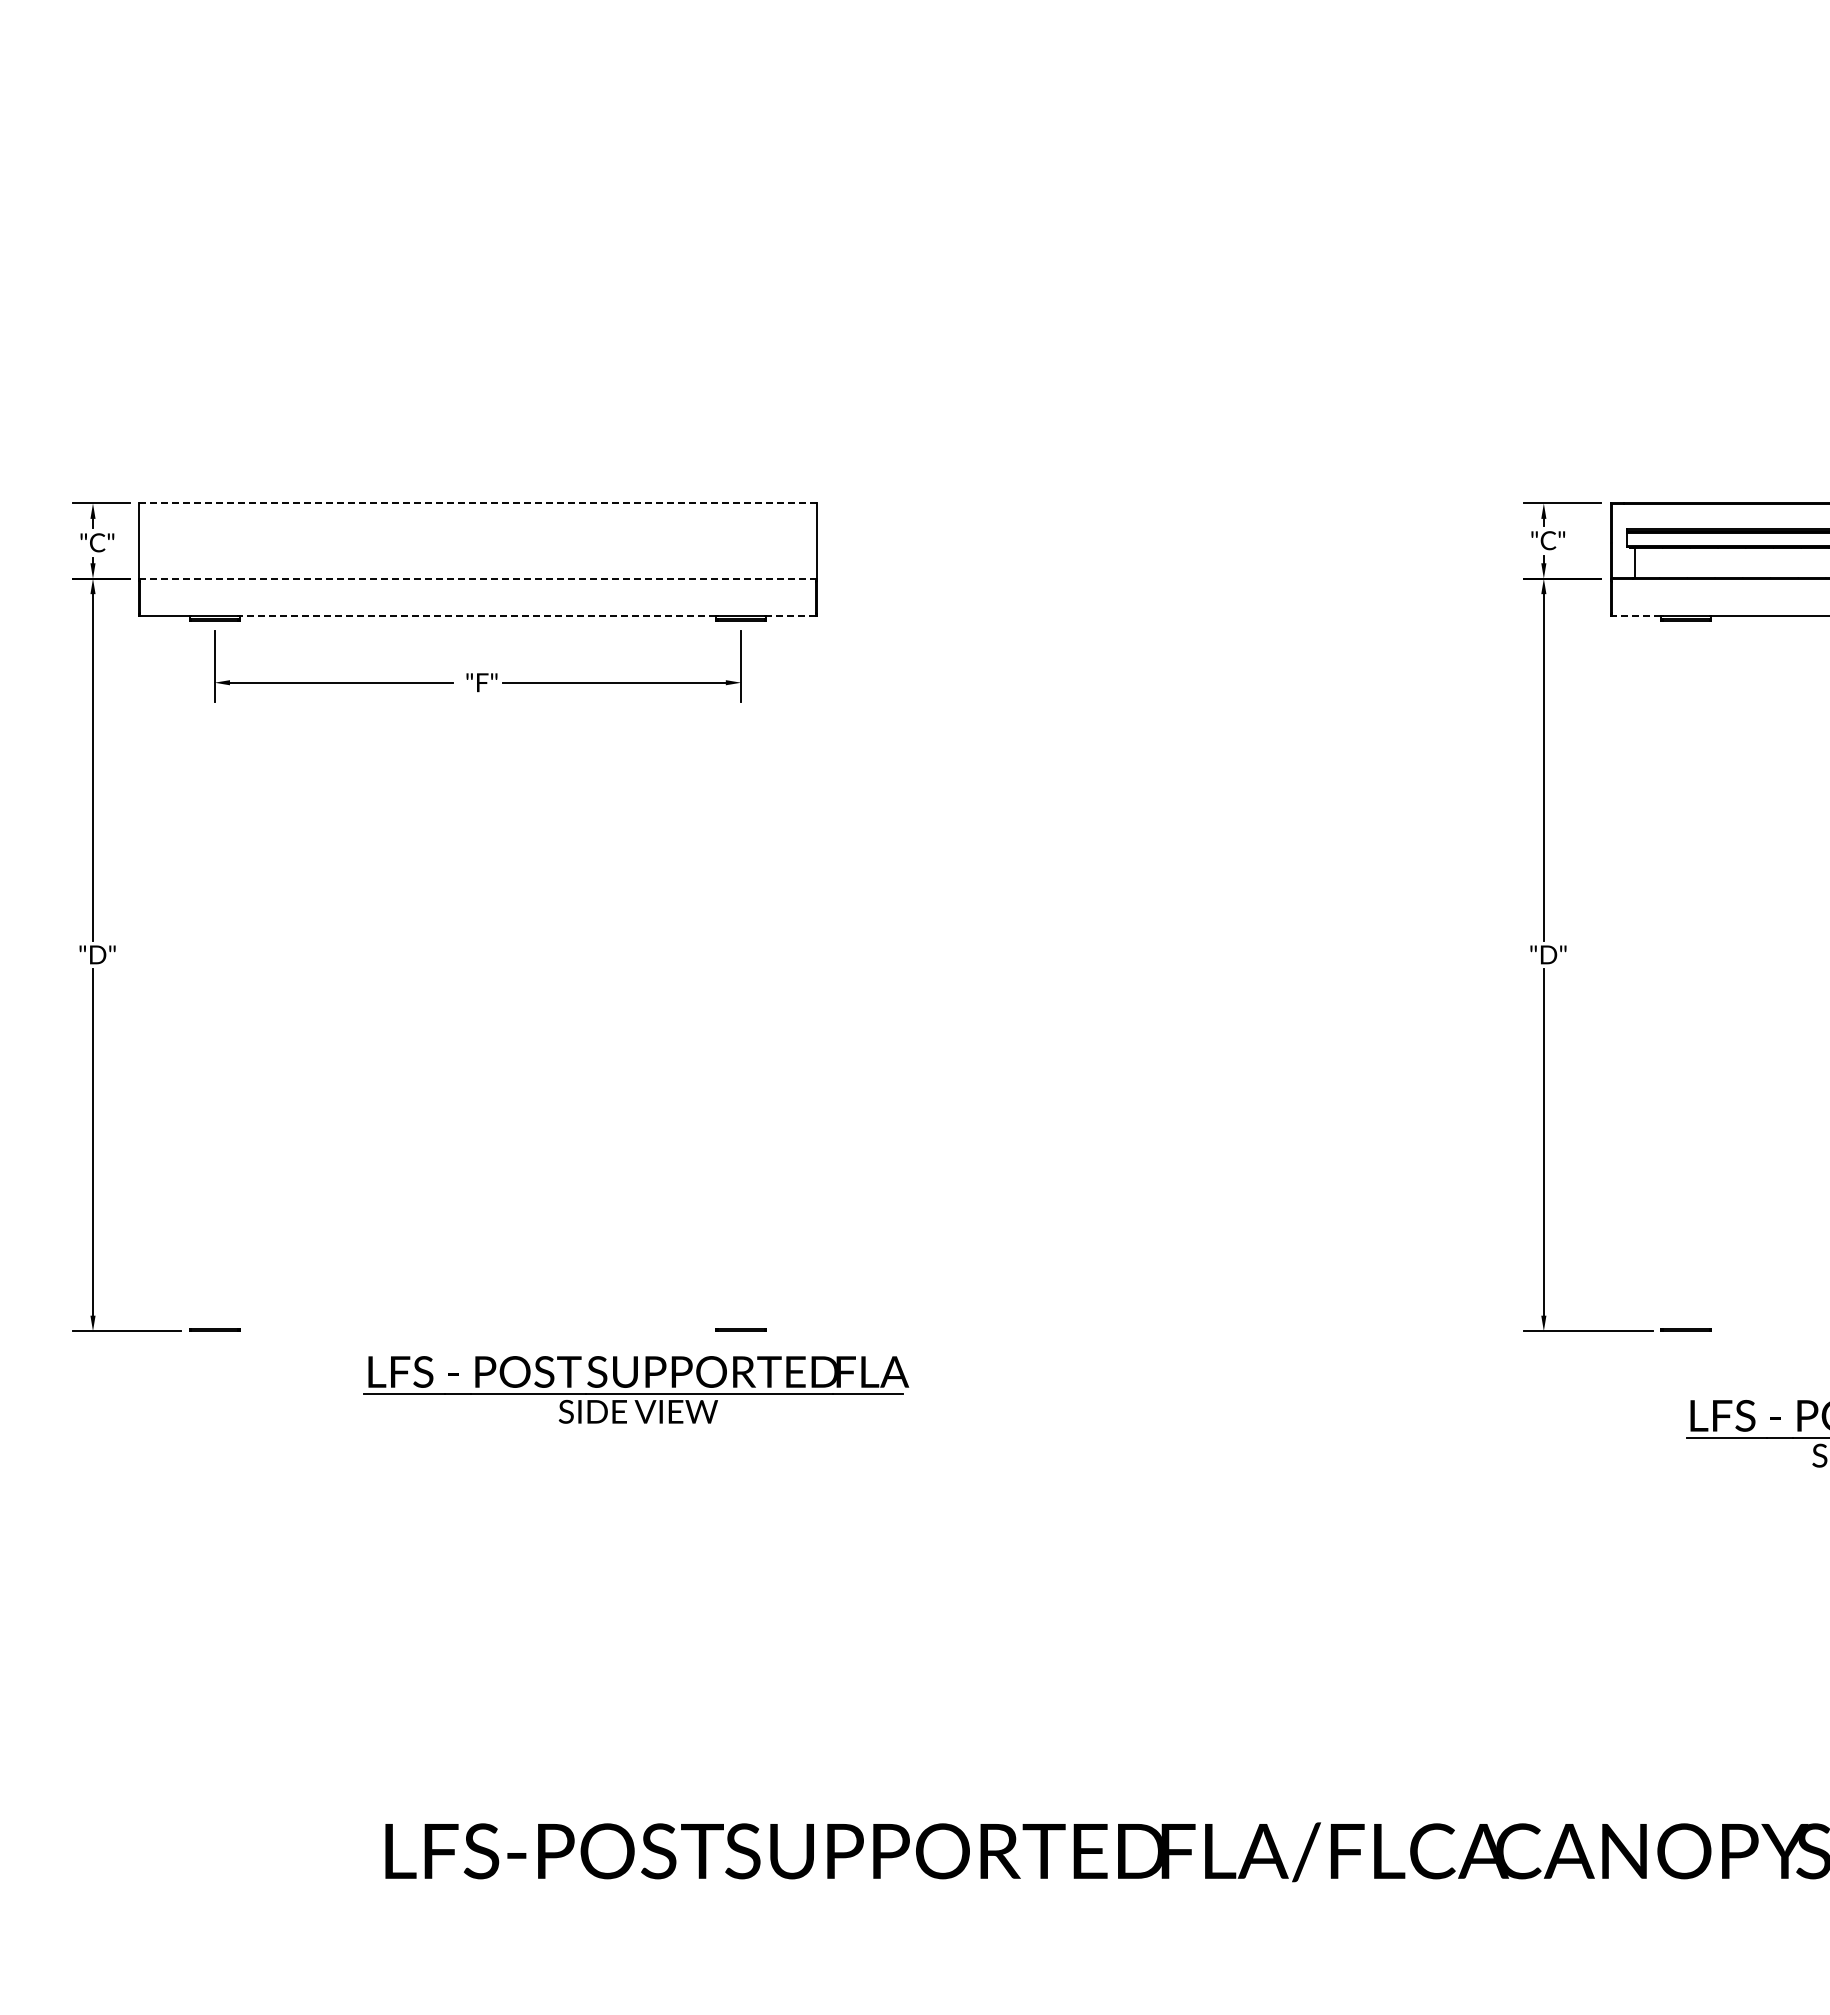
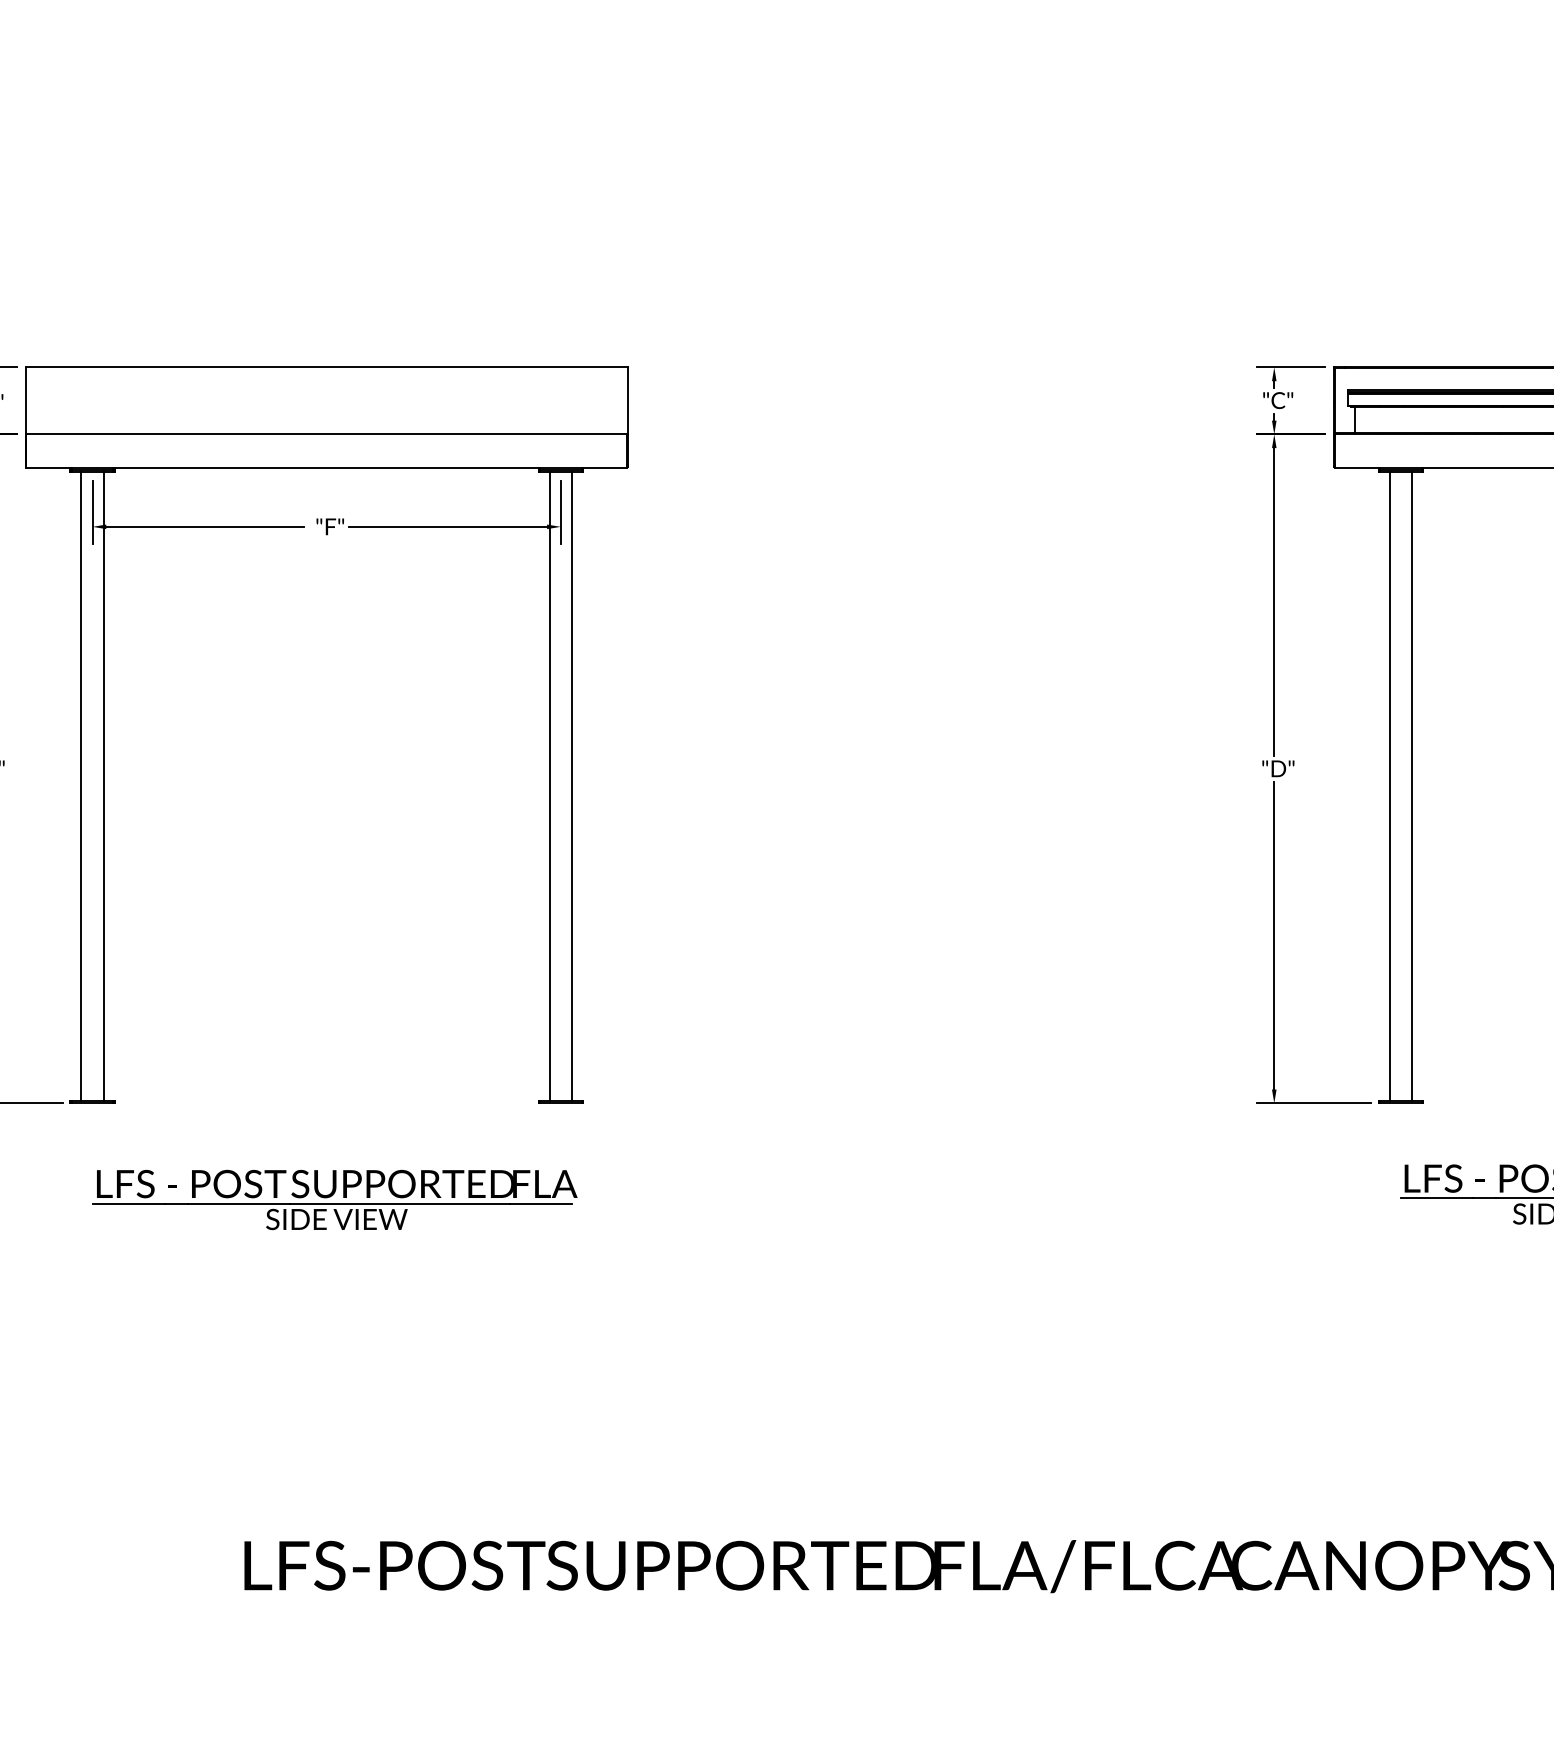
line: (477, 503) -> (326, 367), dashed -> solid
line: (477, 578) -> (326, 434), dashed -> solid
line: (477, 616) -> (326, 467), dashed -> solid
line: (791, 616) -> (605, 467), dashed -> solid
line: (1636, 616) -> (1356, 467), dashed -> solid
line: (202, 974) -> (81, 786), added
line: (227, 974) -> (104, 786), added
line: (728, 974) -> (549, 786), added
line: (753, 974) -> (571, 786), added
line: (1673, 974) -> (1389, 786), added
line: (1698, 974) -> (1411, 786), added
part: (636, 1389) -> (335, 1199), moved

